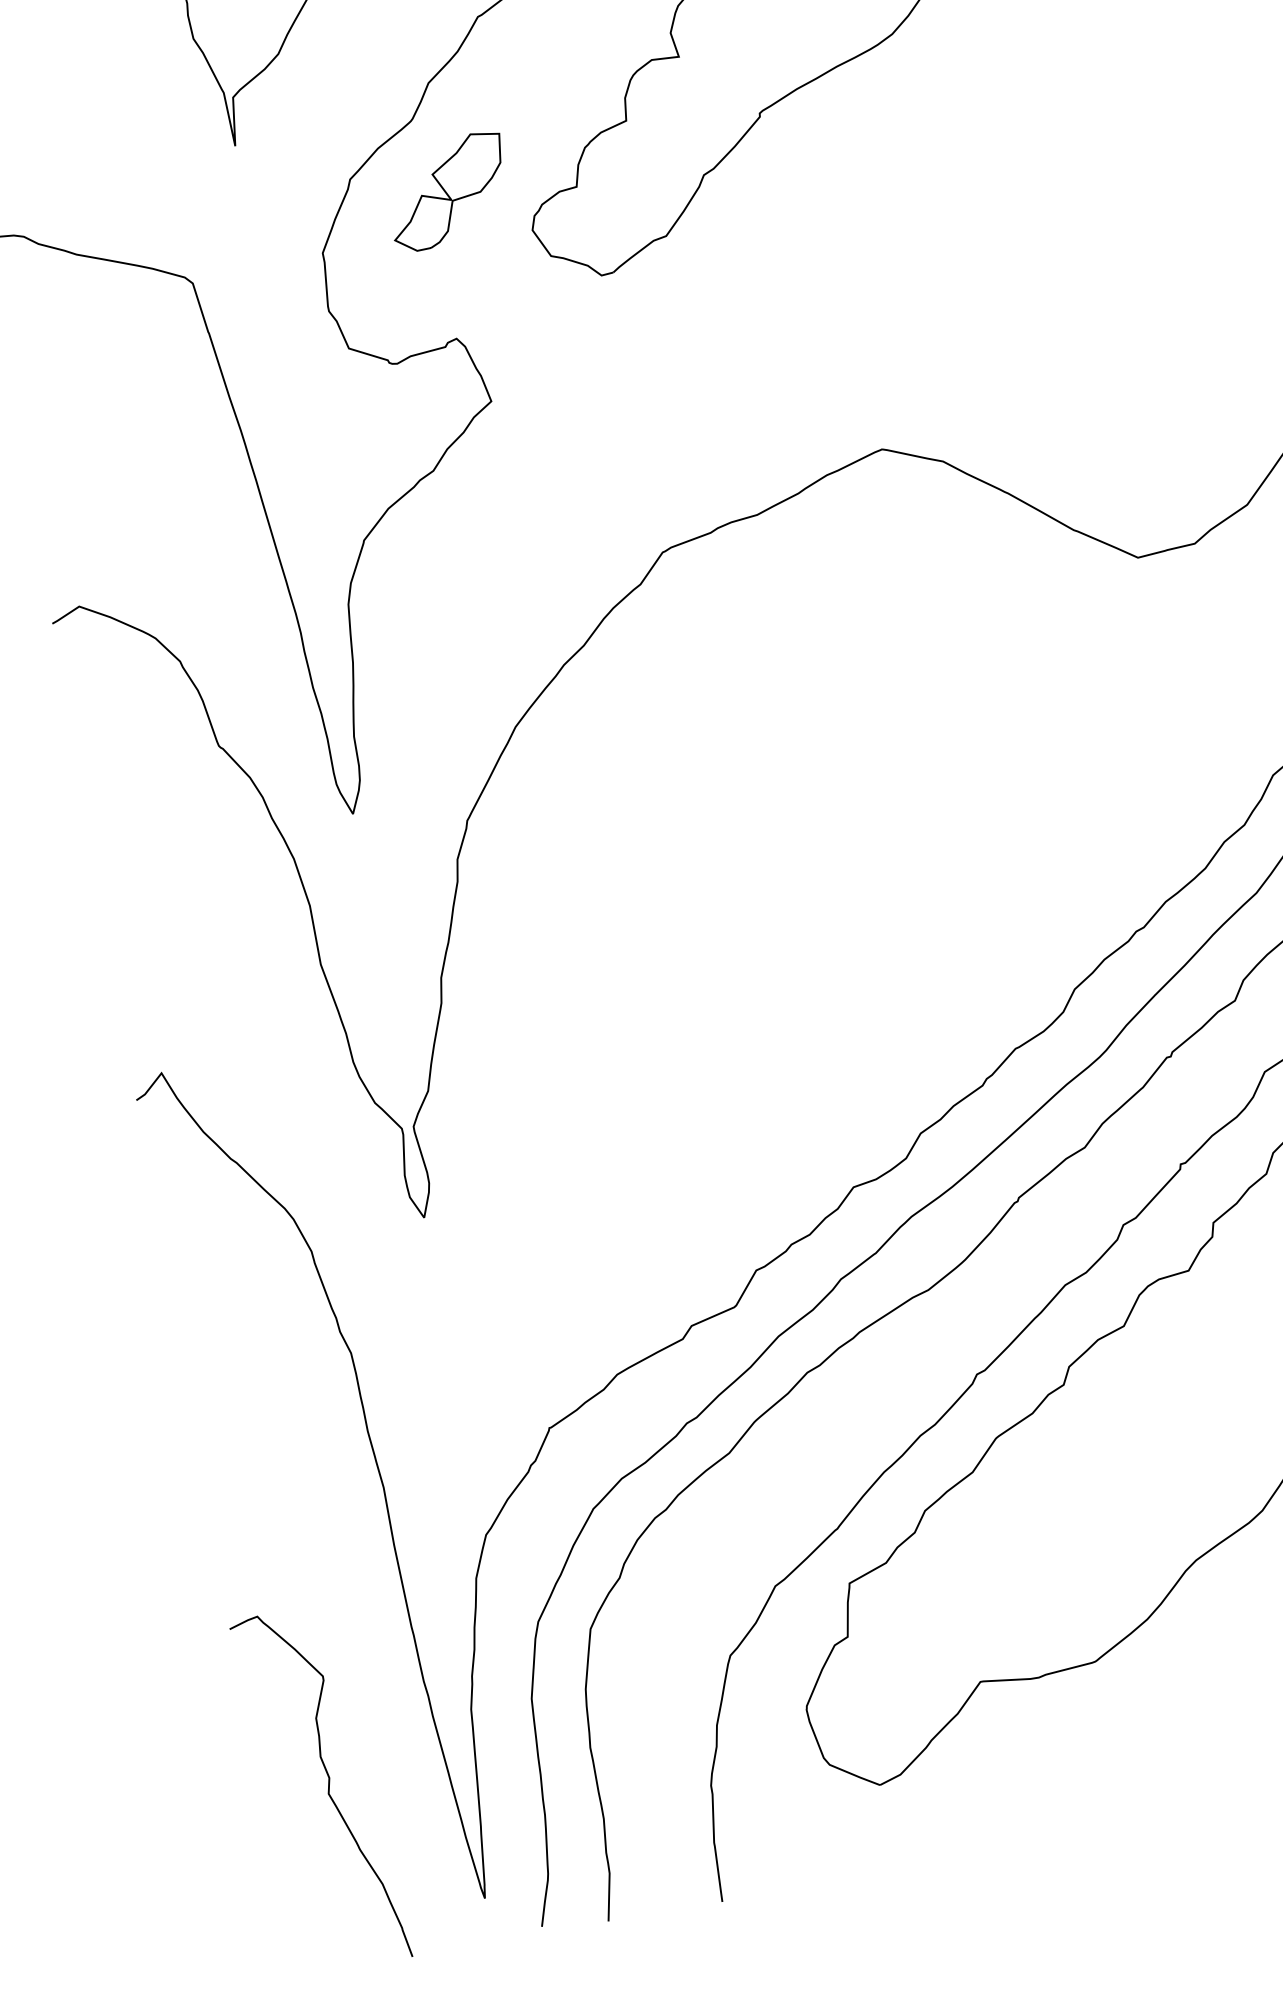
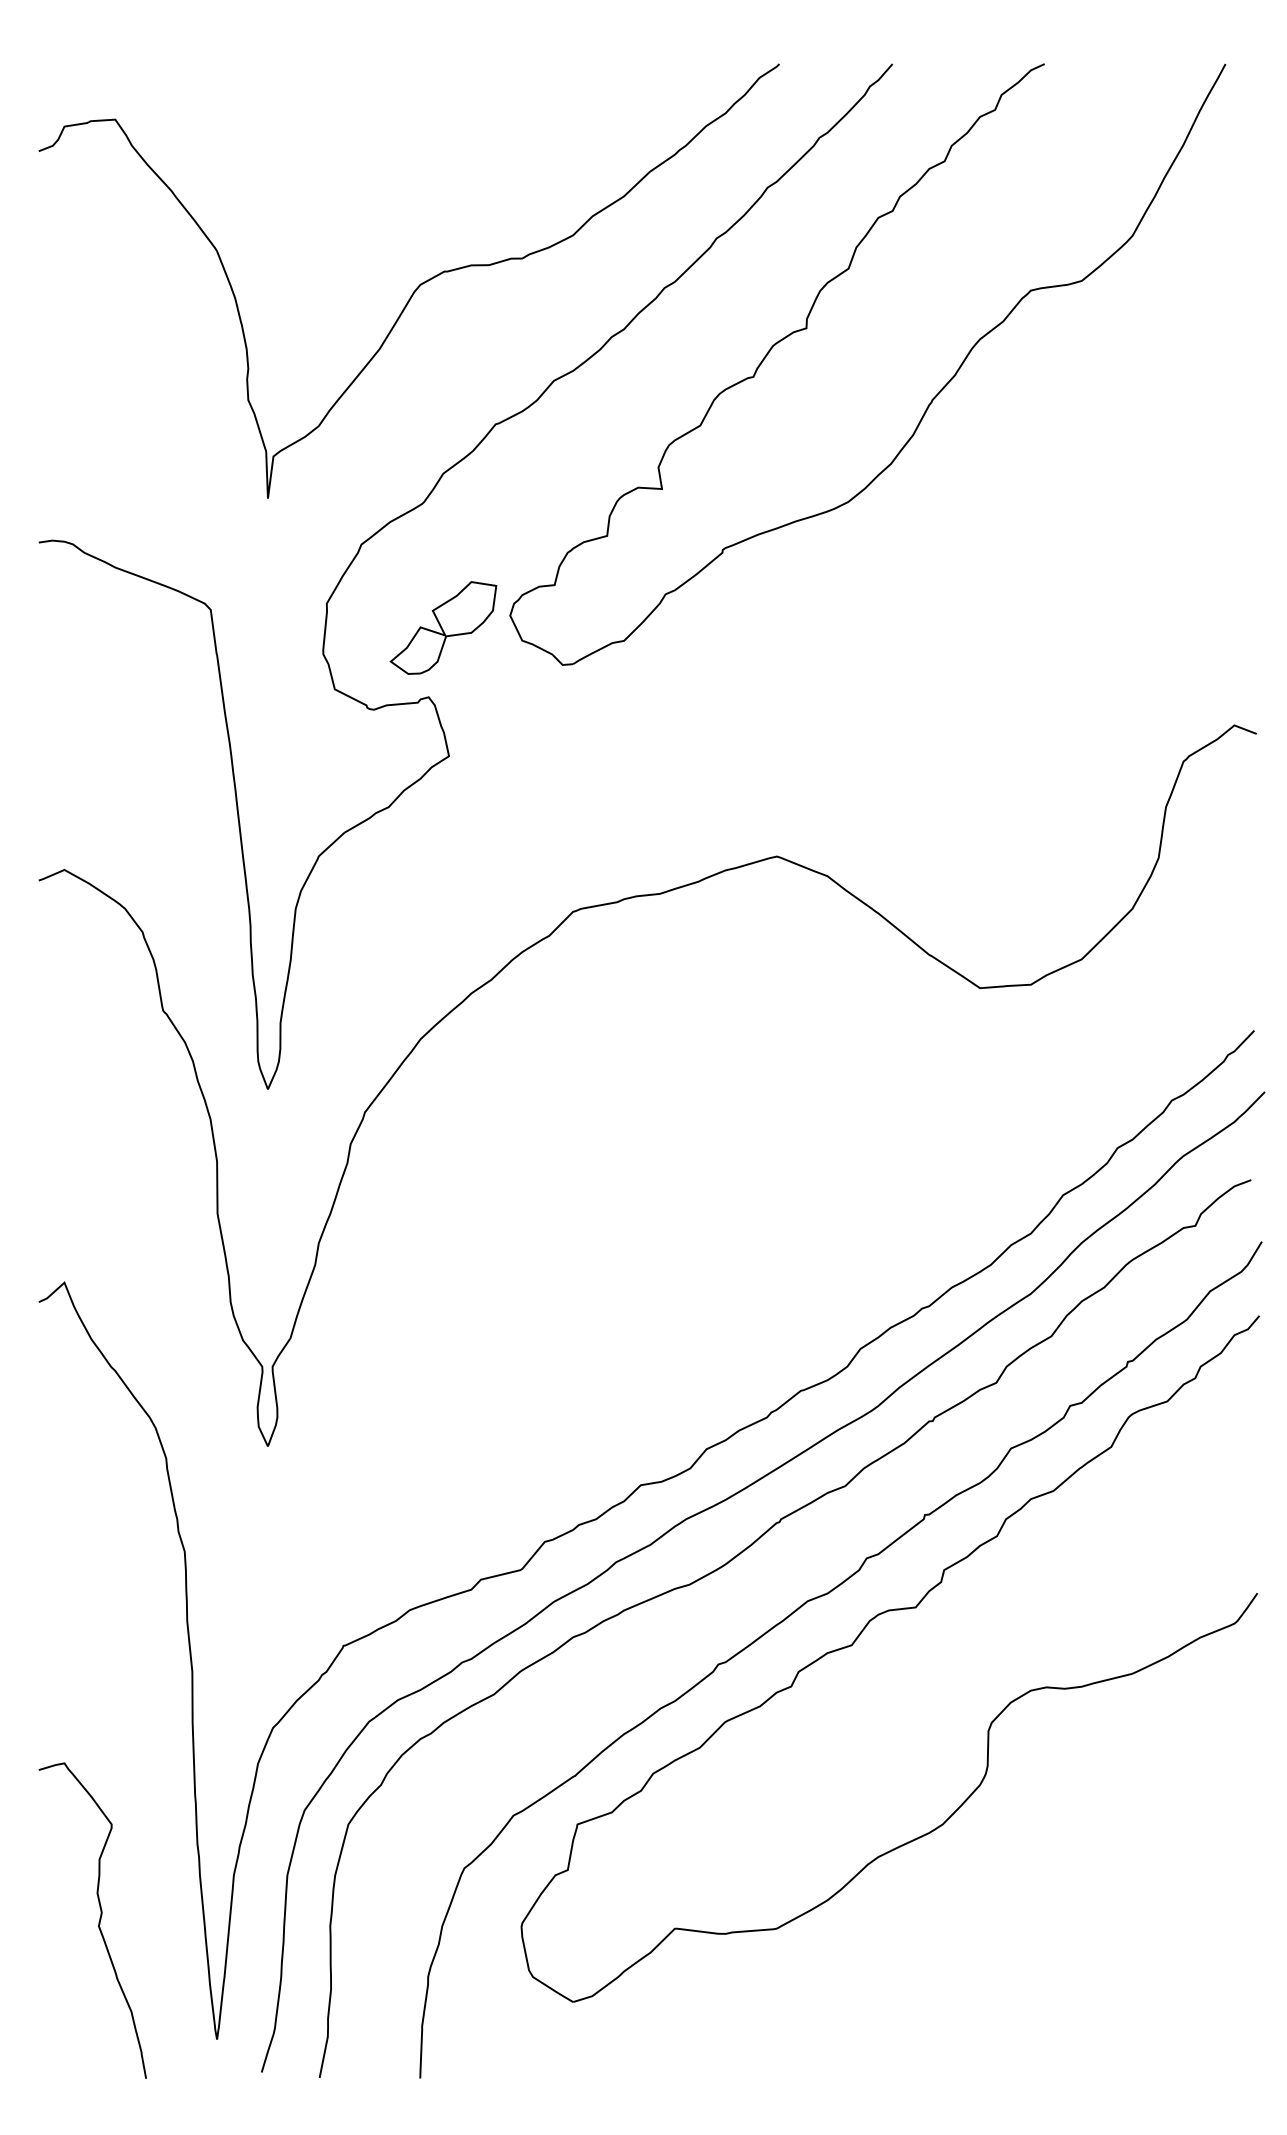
part: (447, 191) -> (443, 627), moved

